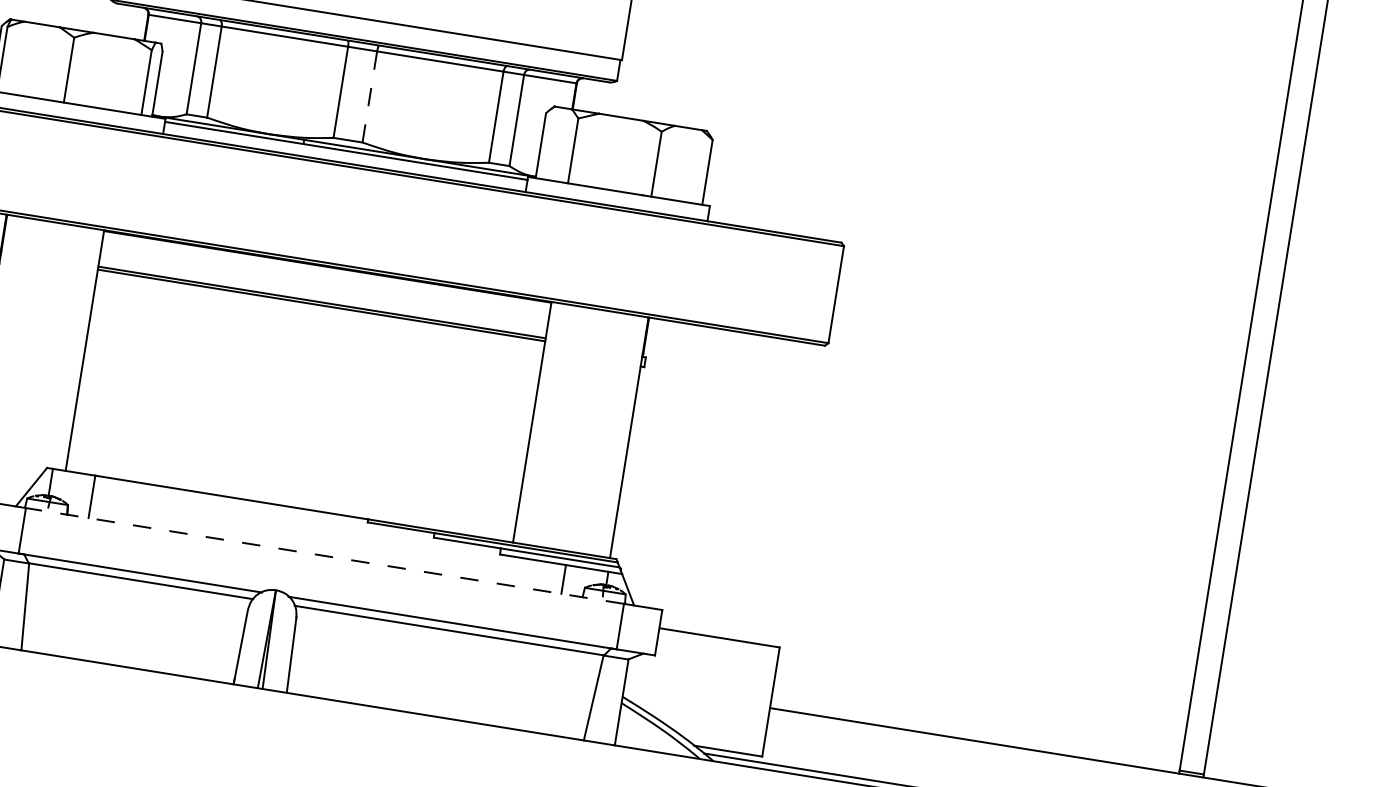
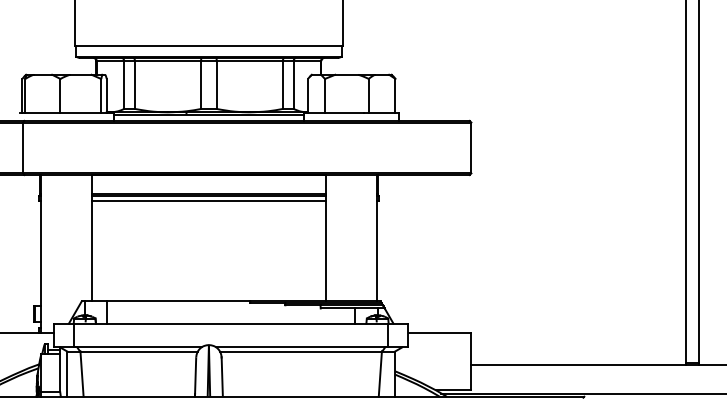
line: (369, 97) -> (216, 85), dashed -> solid
line: (319, 314) -> (208, 200), added
line: (325, 555) -> (231, 323), dashed -> solid

